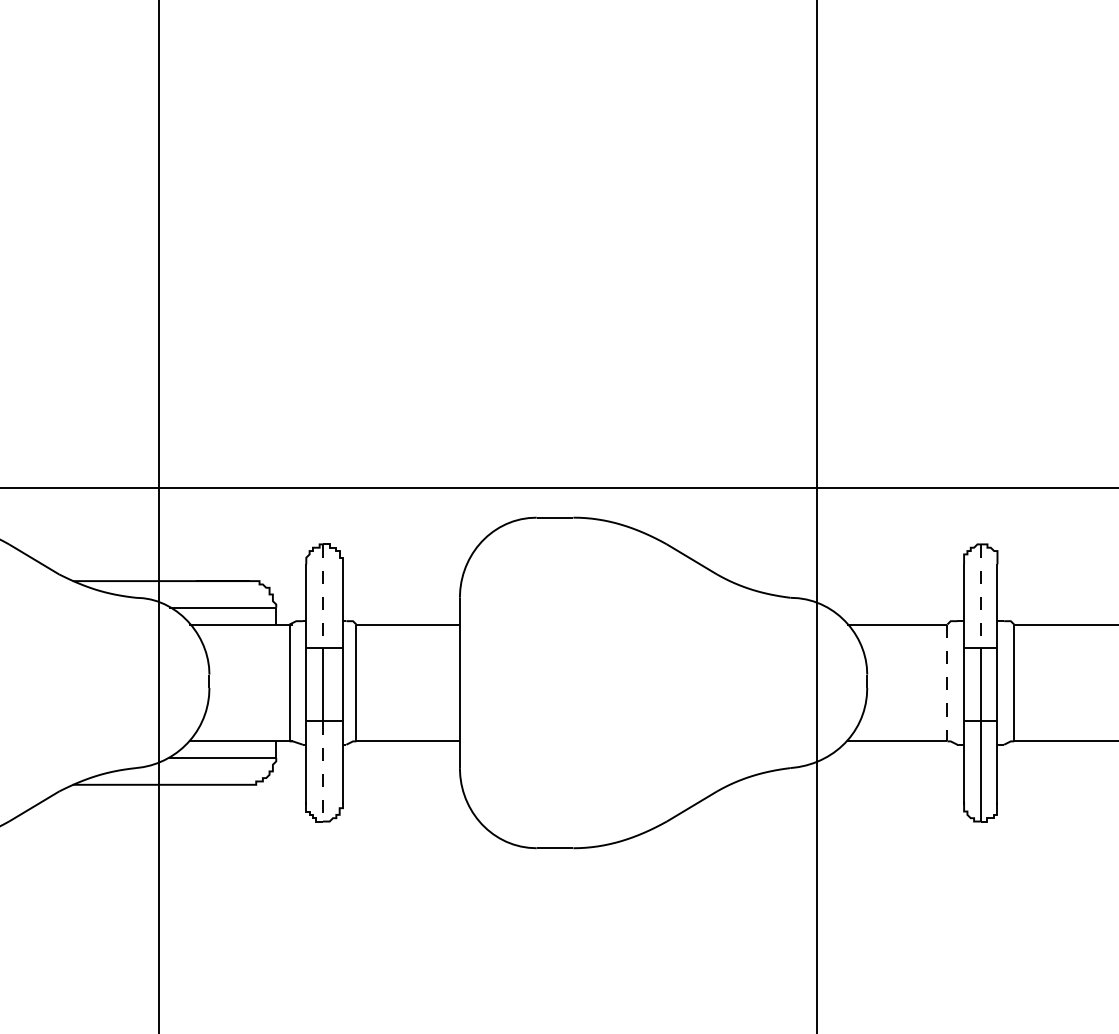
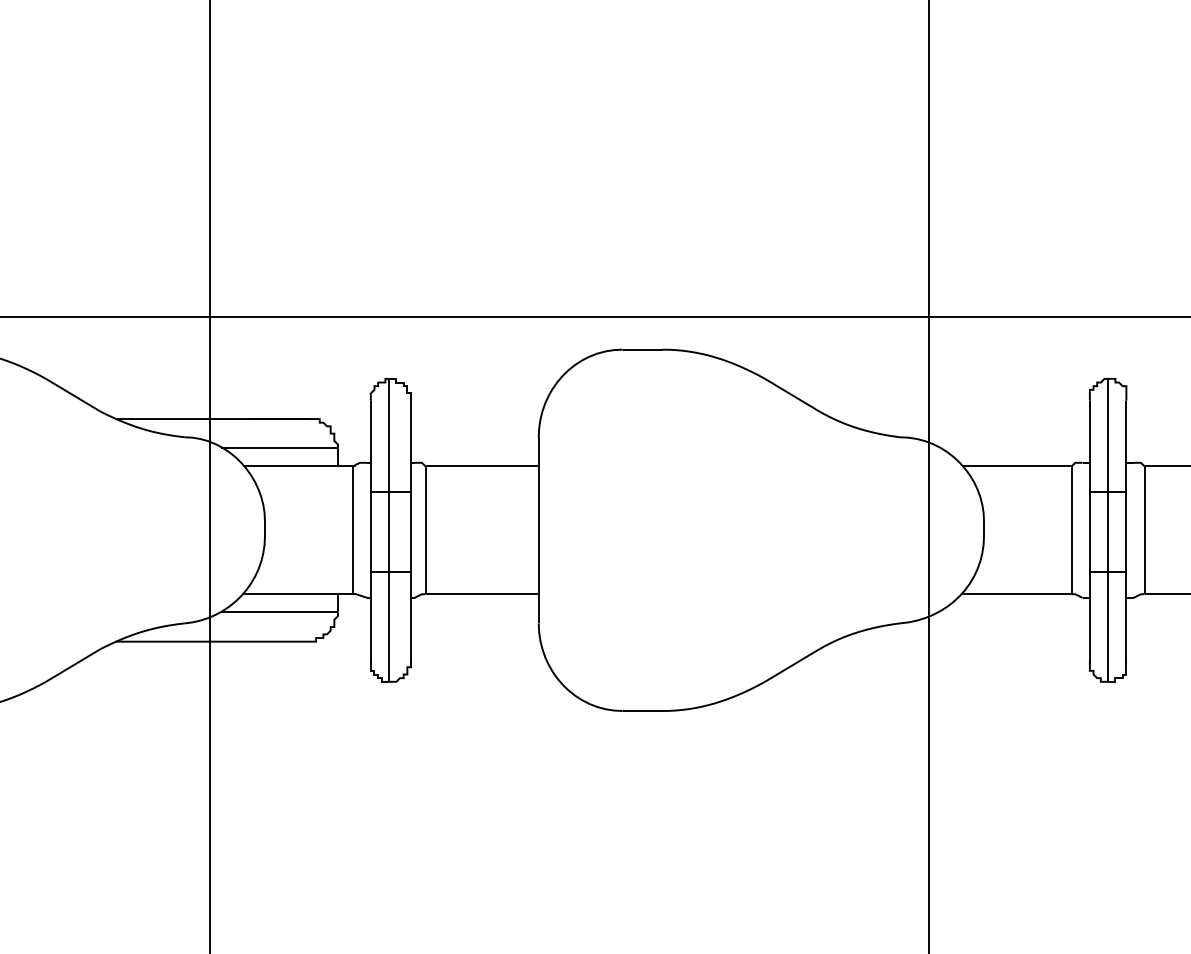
line: (322, 595) -> (388, 434), dashed -> solid
line: (980, 595) -> (1107, 434), dashed -> solid
line: (947, 682) -> (1071, 529), dashed -> solid
line: (322, 771) -> (388, 627), dashed -> solid

